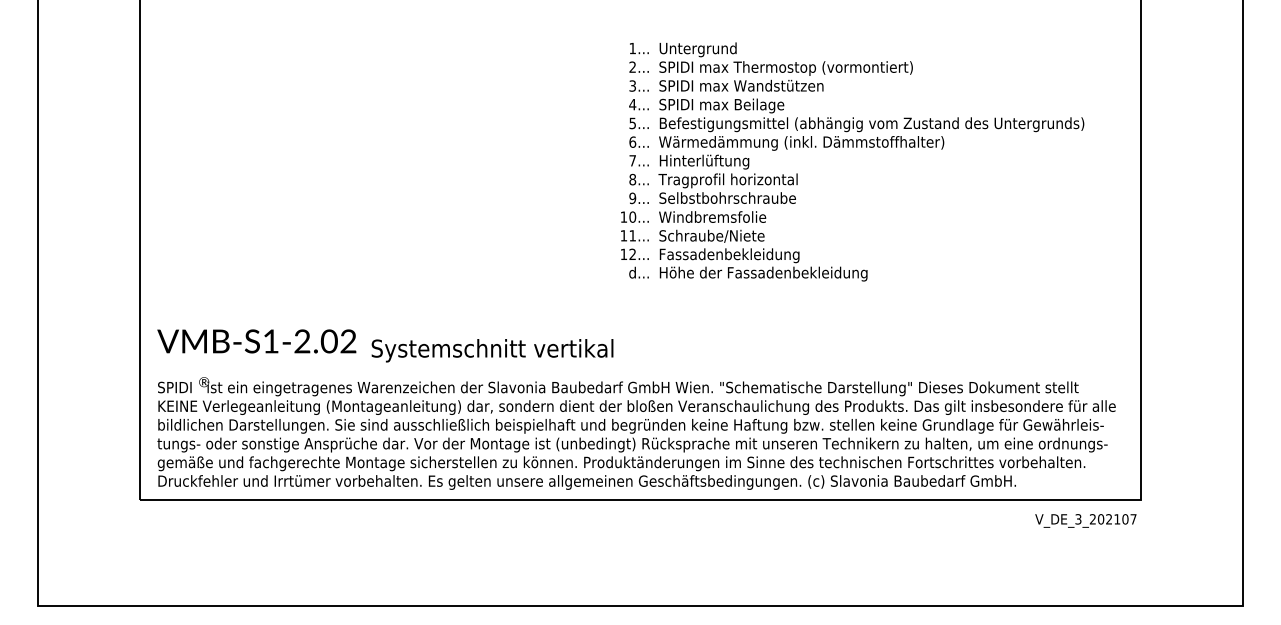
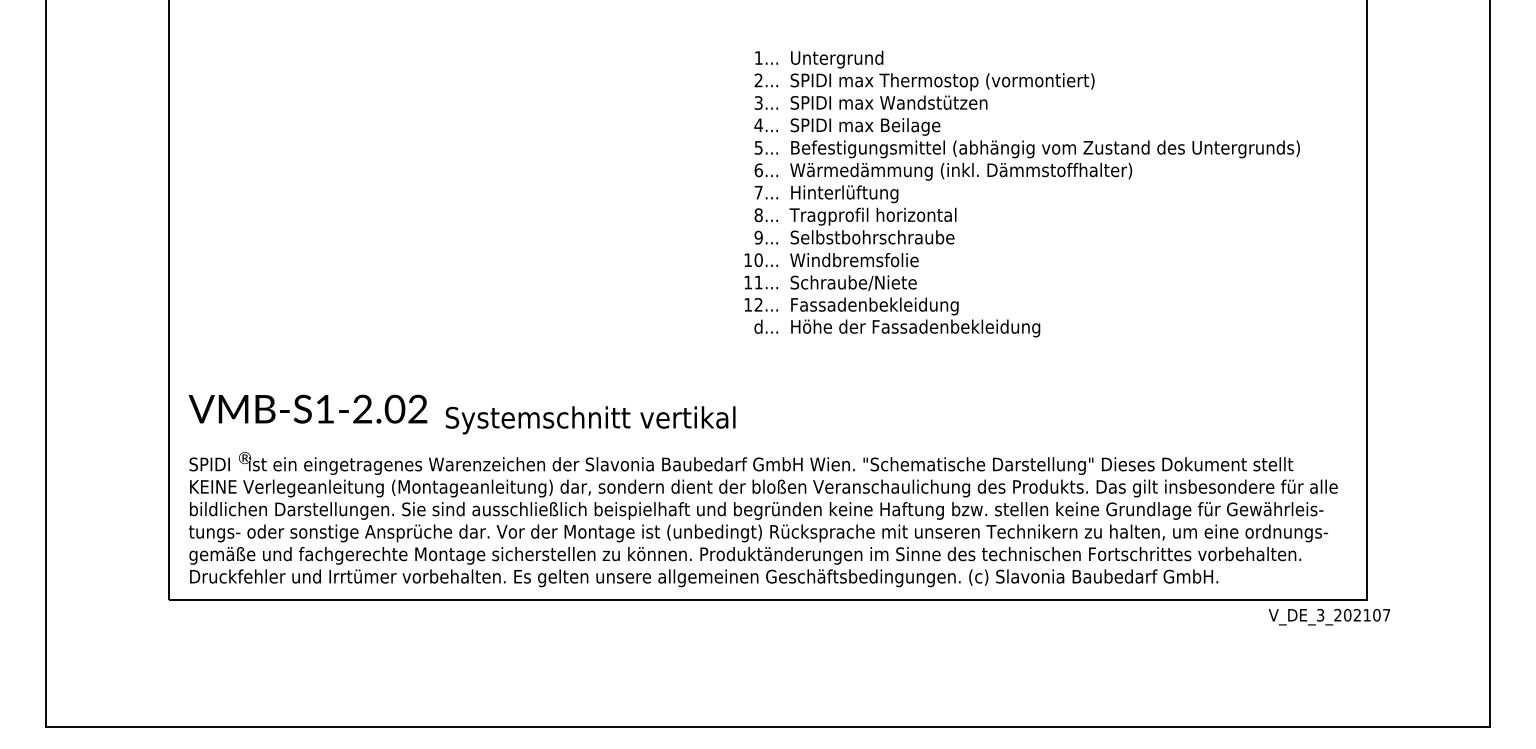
text: (1085, 520) -> (1329, 616), moved

